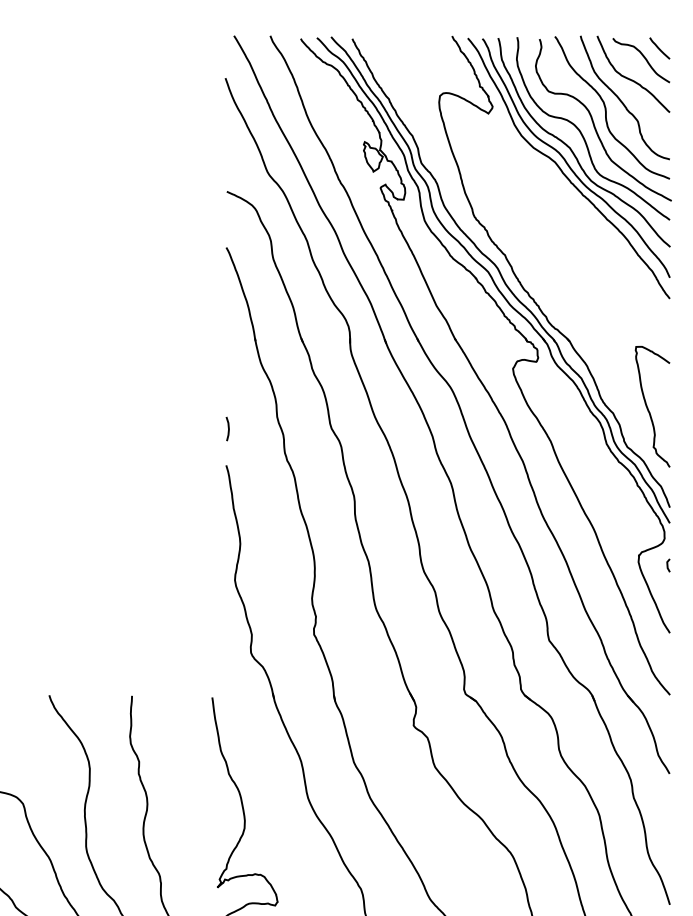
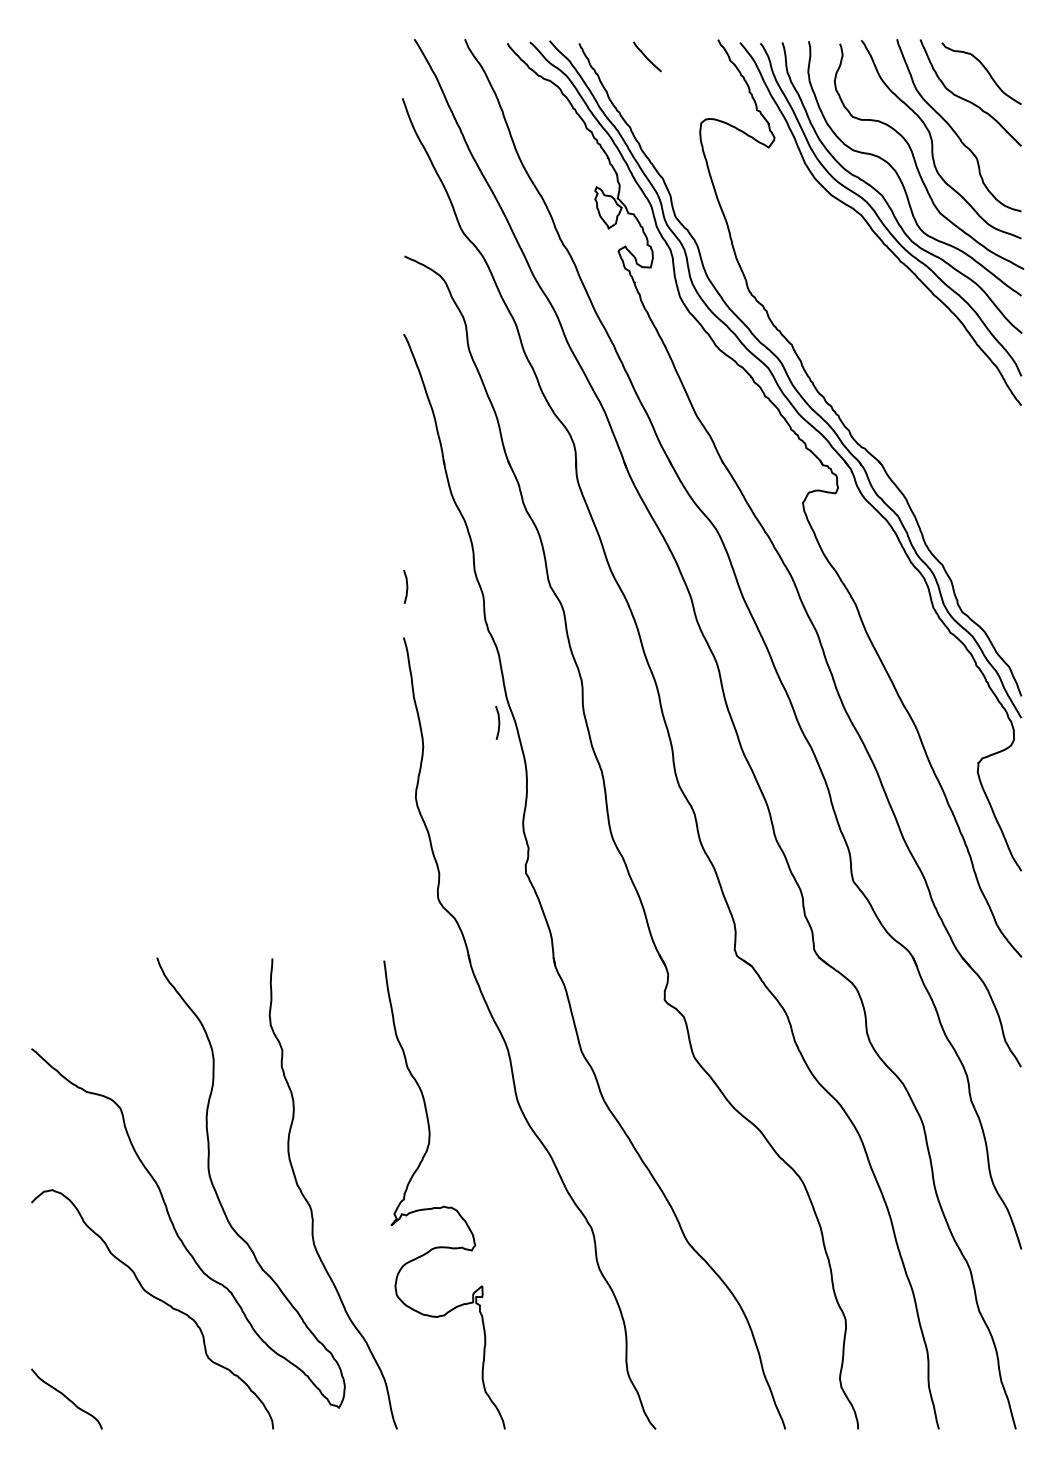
curve: (659, 48) -> (646, 56), moved
curve: (648, 408) -> (991, 558), removed
curve: (294, 526) -> (498, 722), added
line: (667, 565) -> (1018, 776), removed

